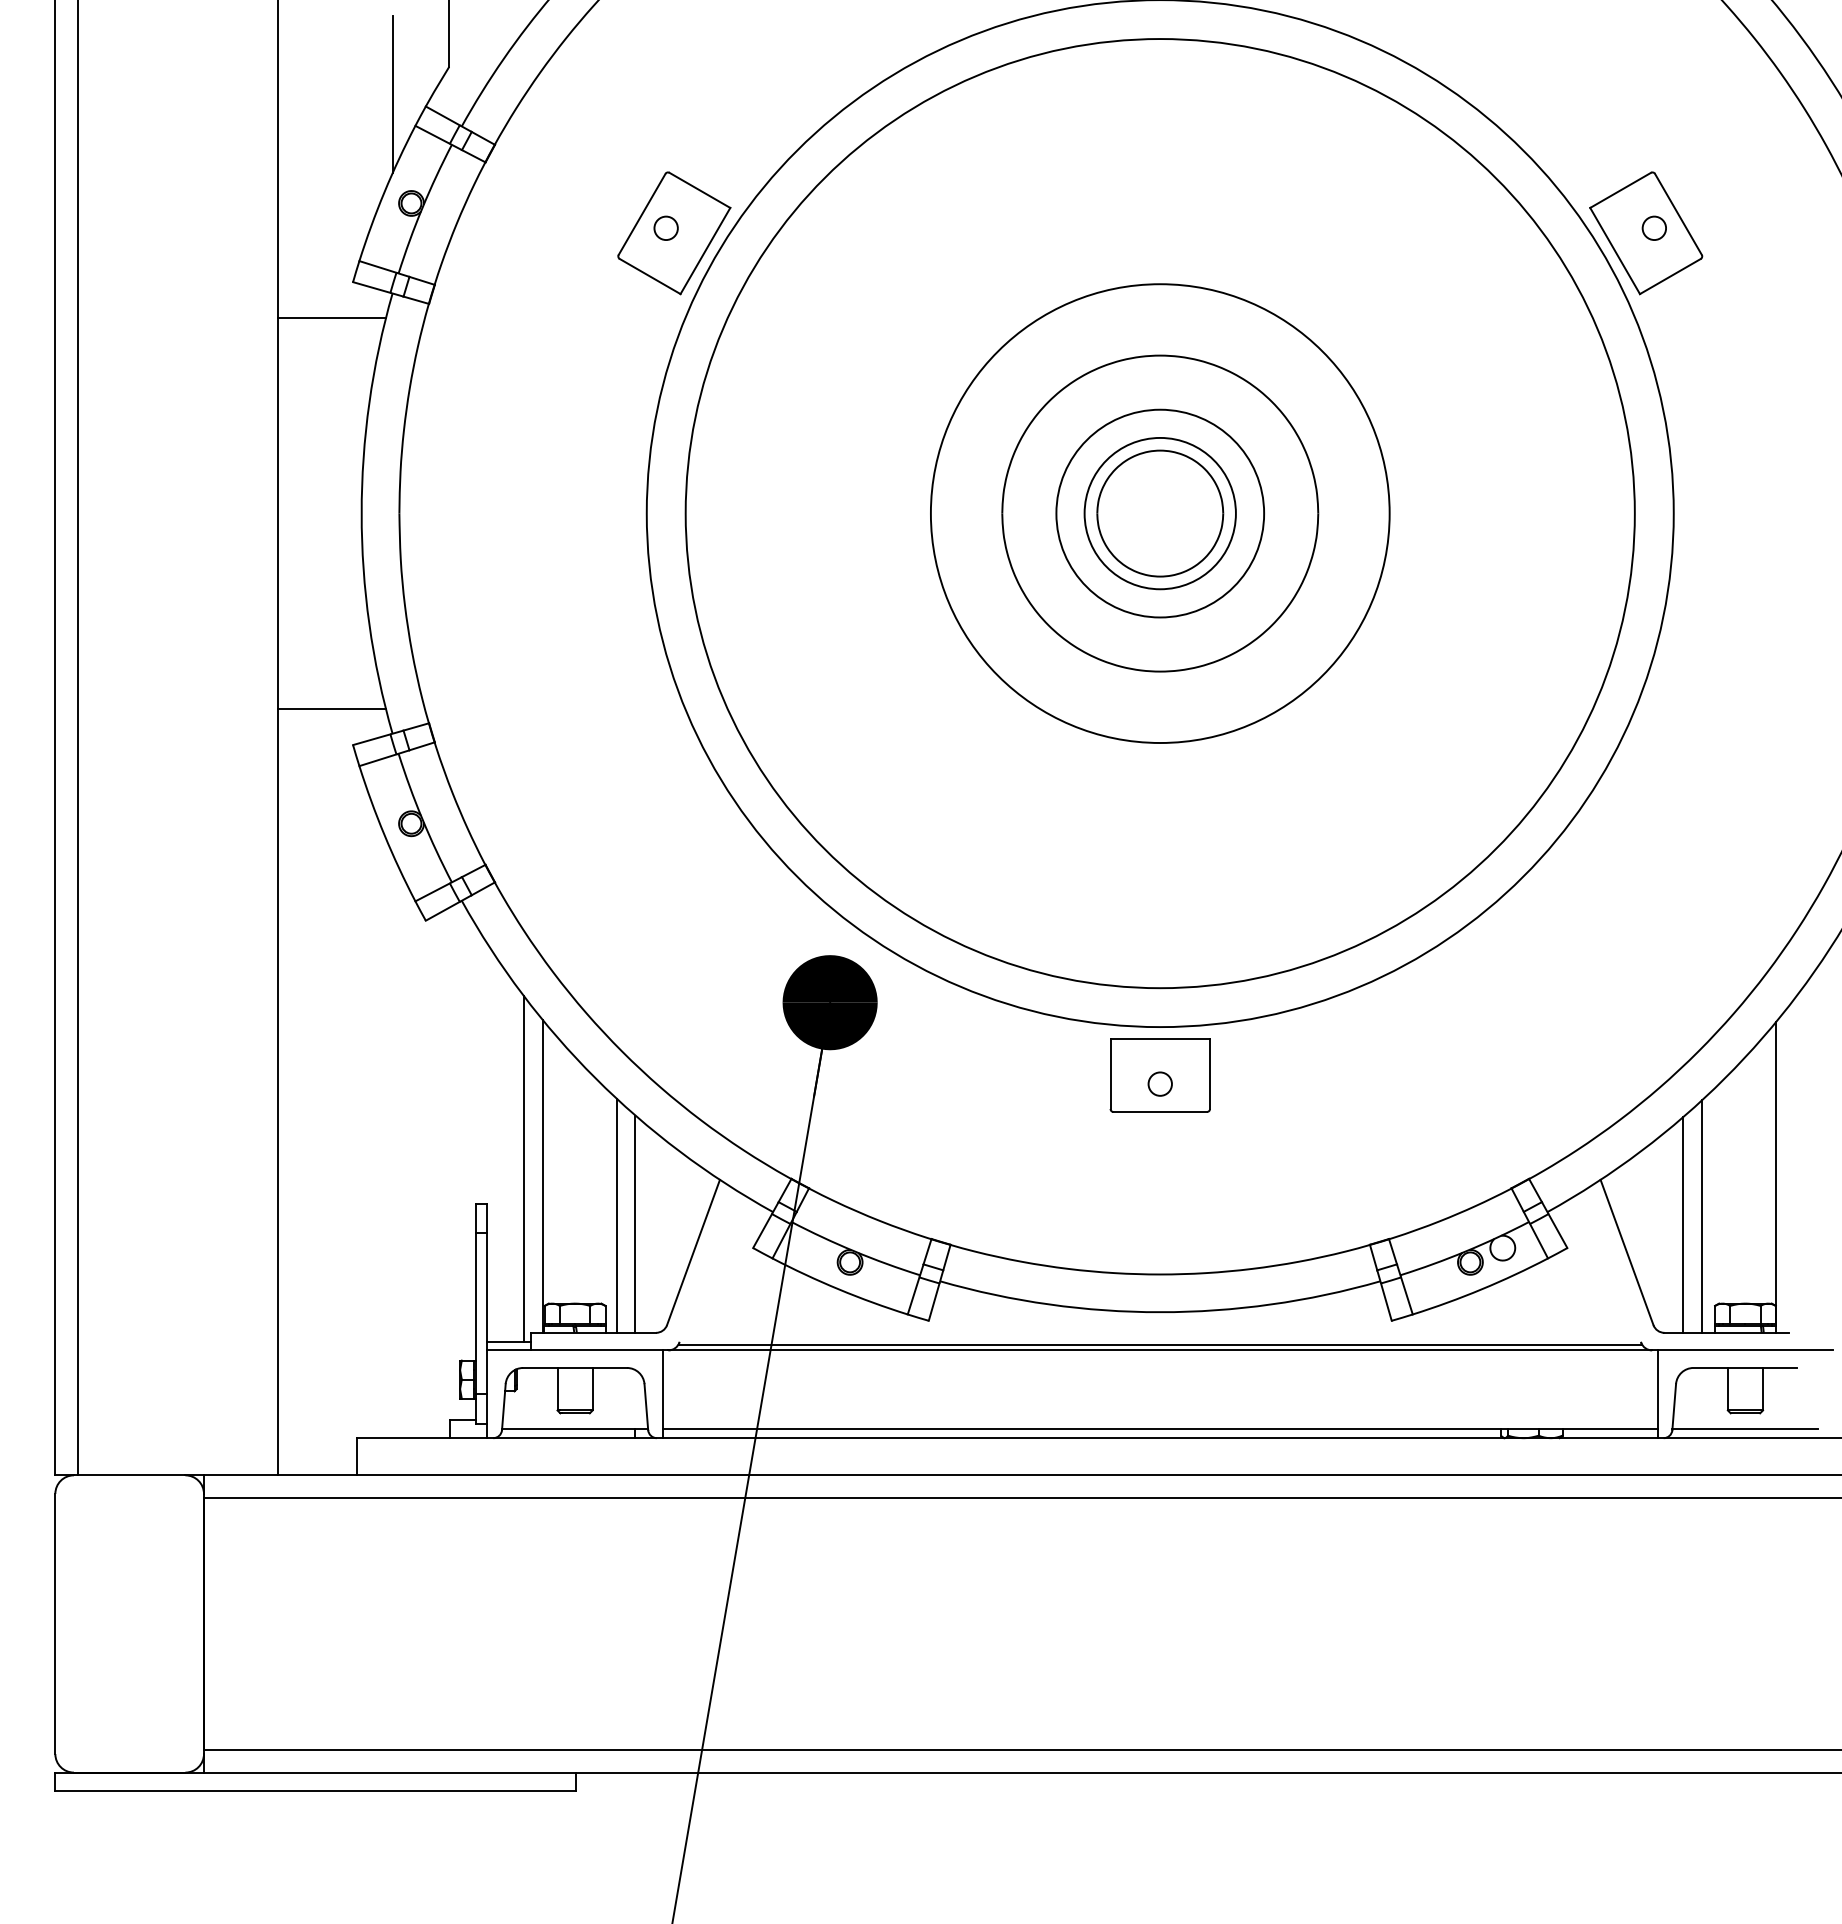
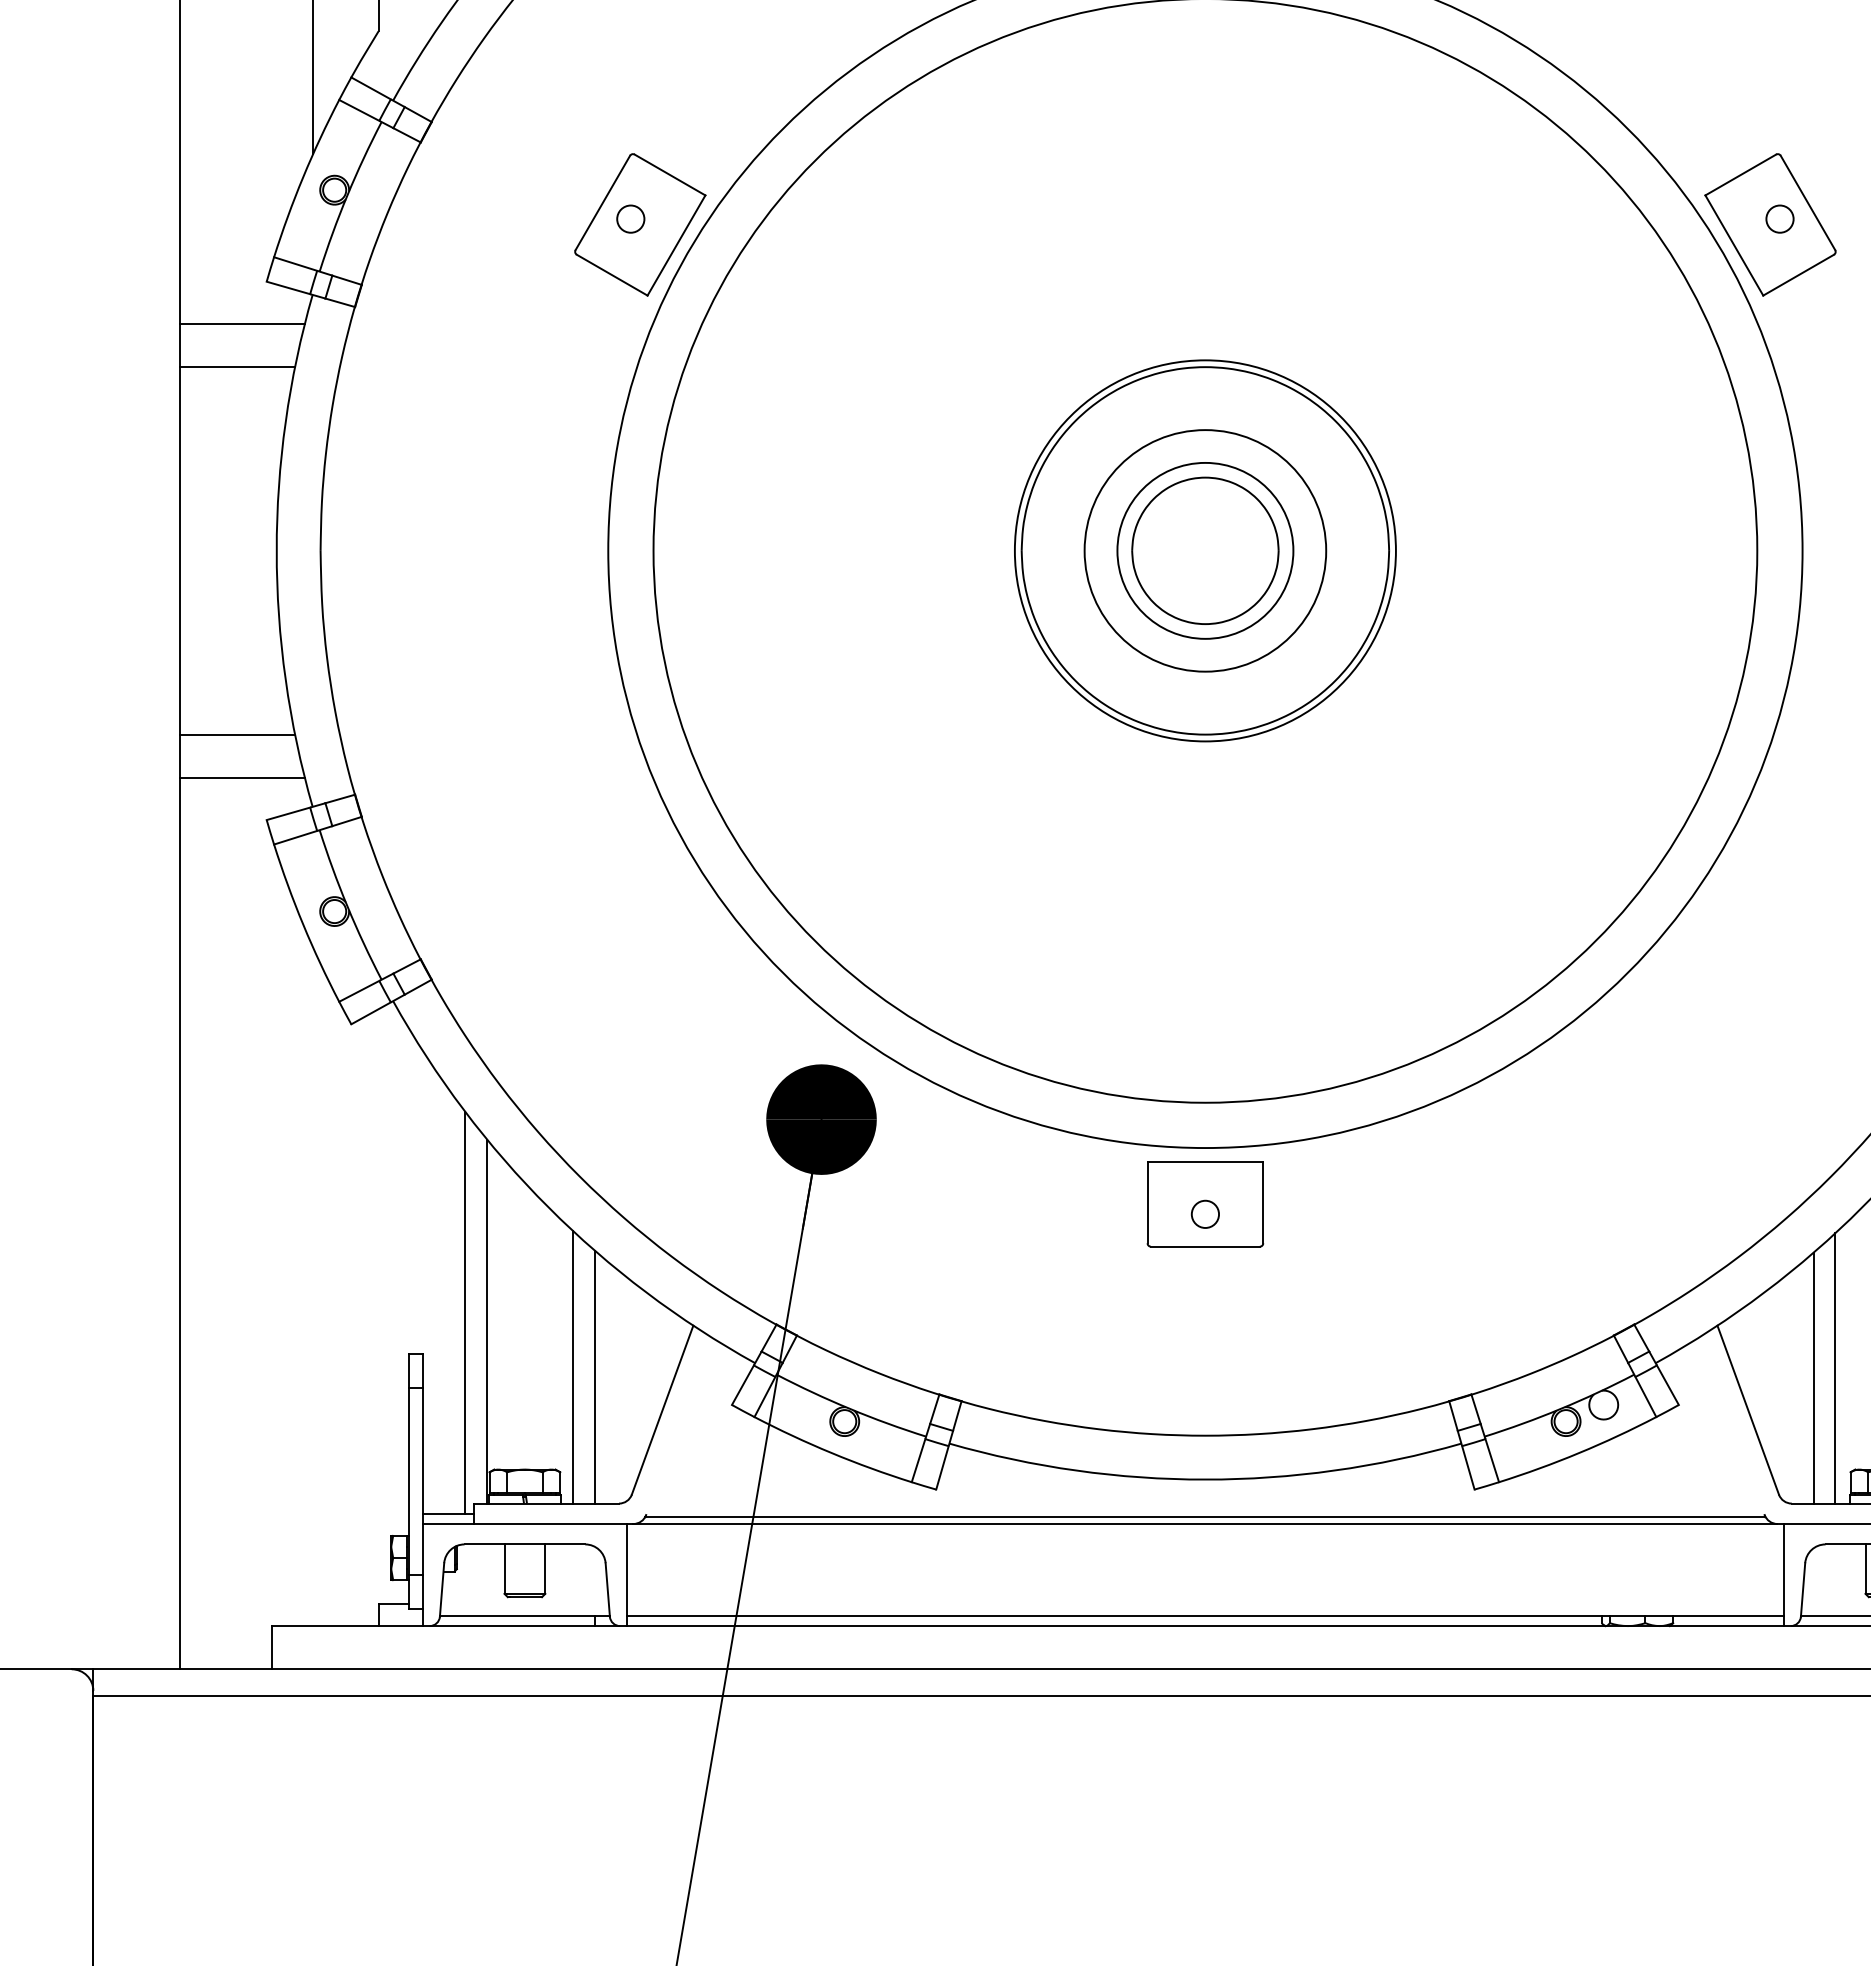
line: (327, 355) -> (236, 367), added
circle: (1160, 513) -> (1205, 550), size x0.71
line: (327, 671) -> (236, 734), added

